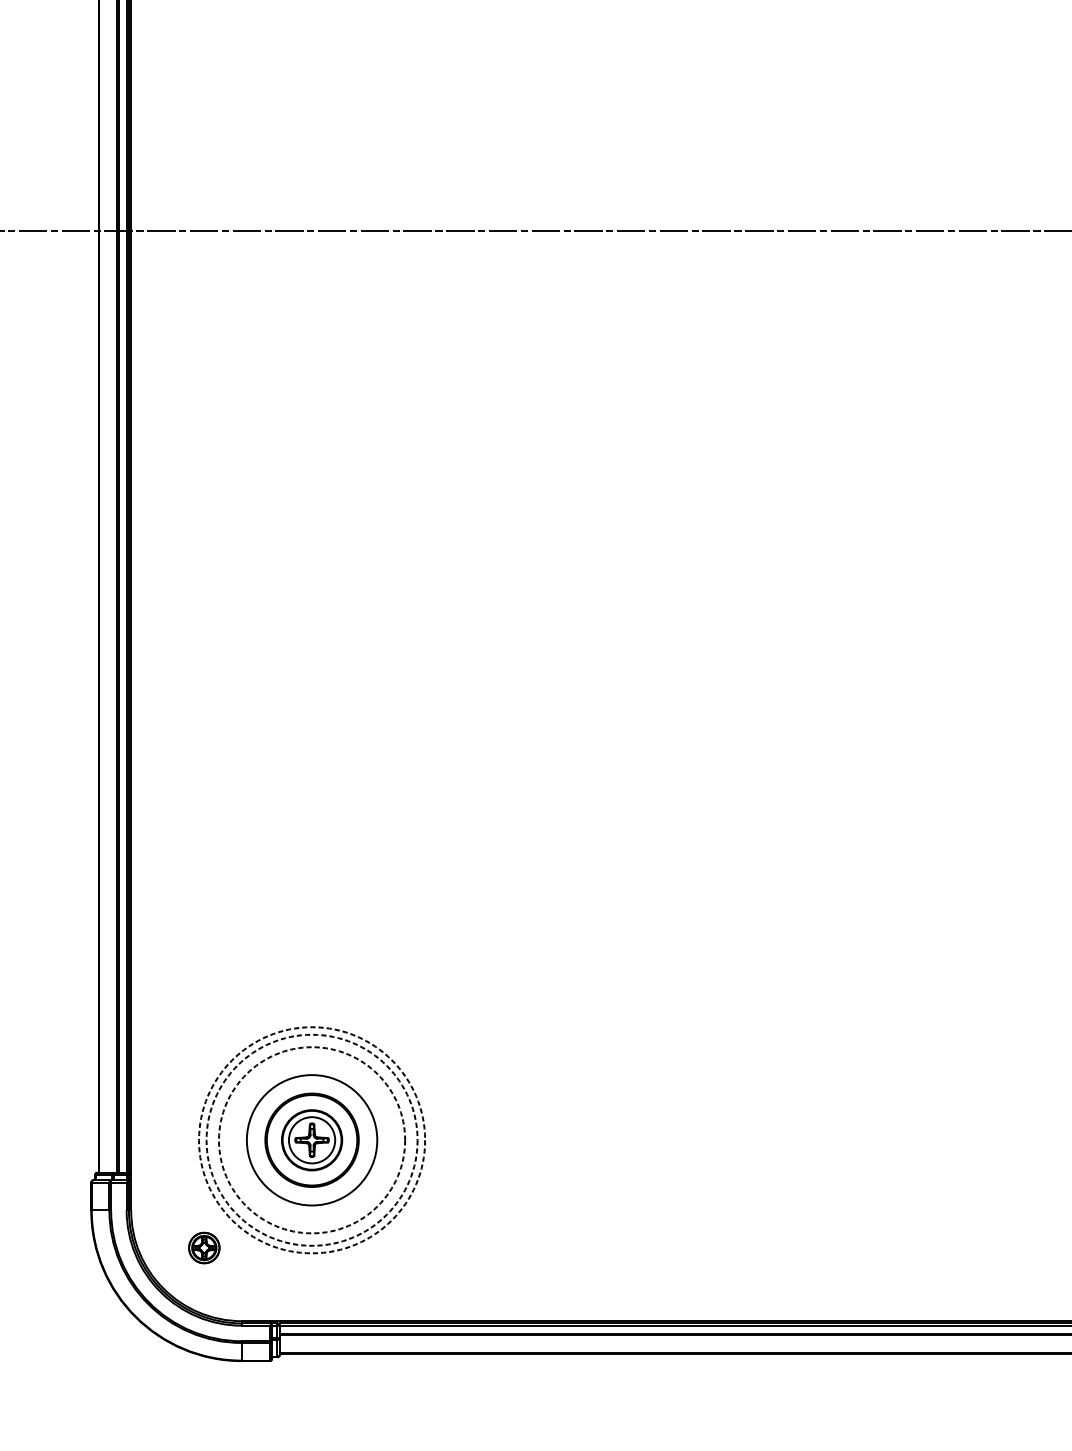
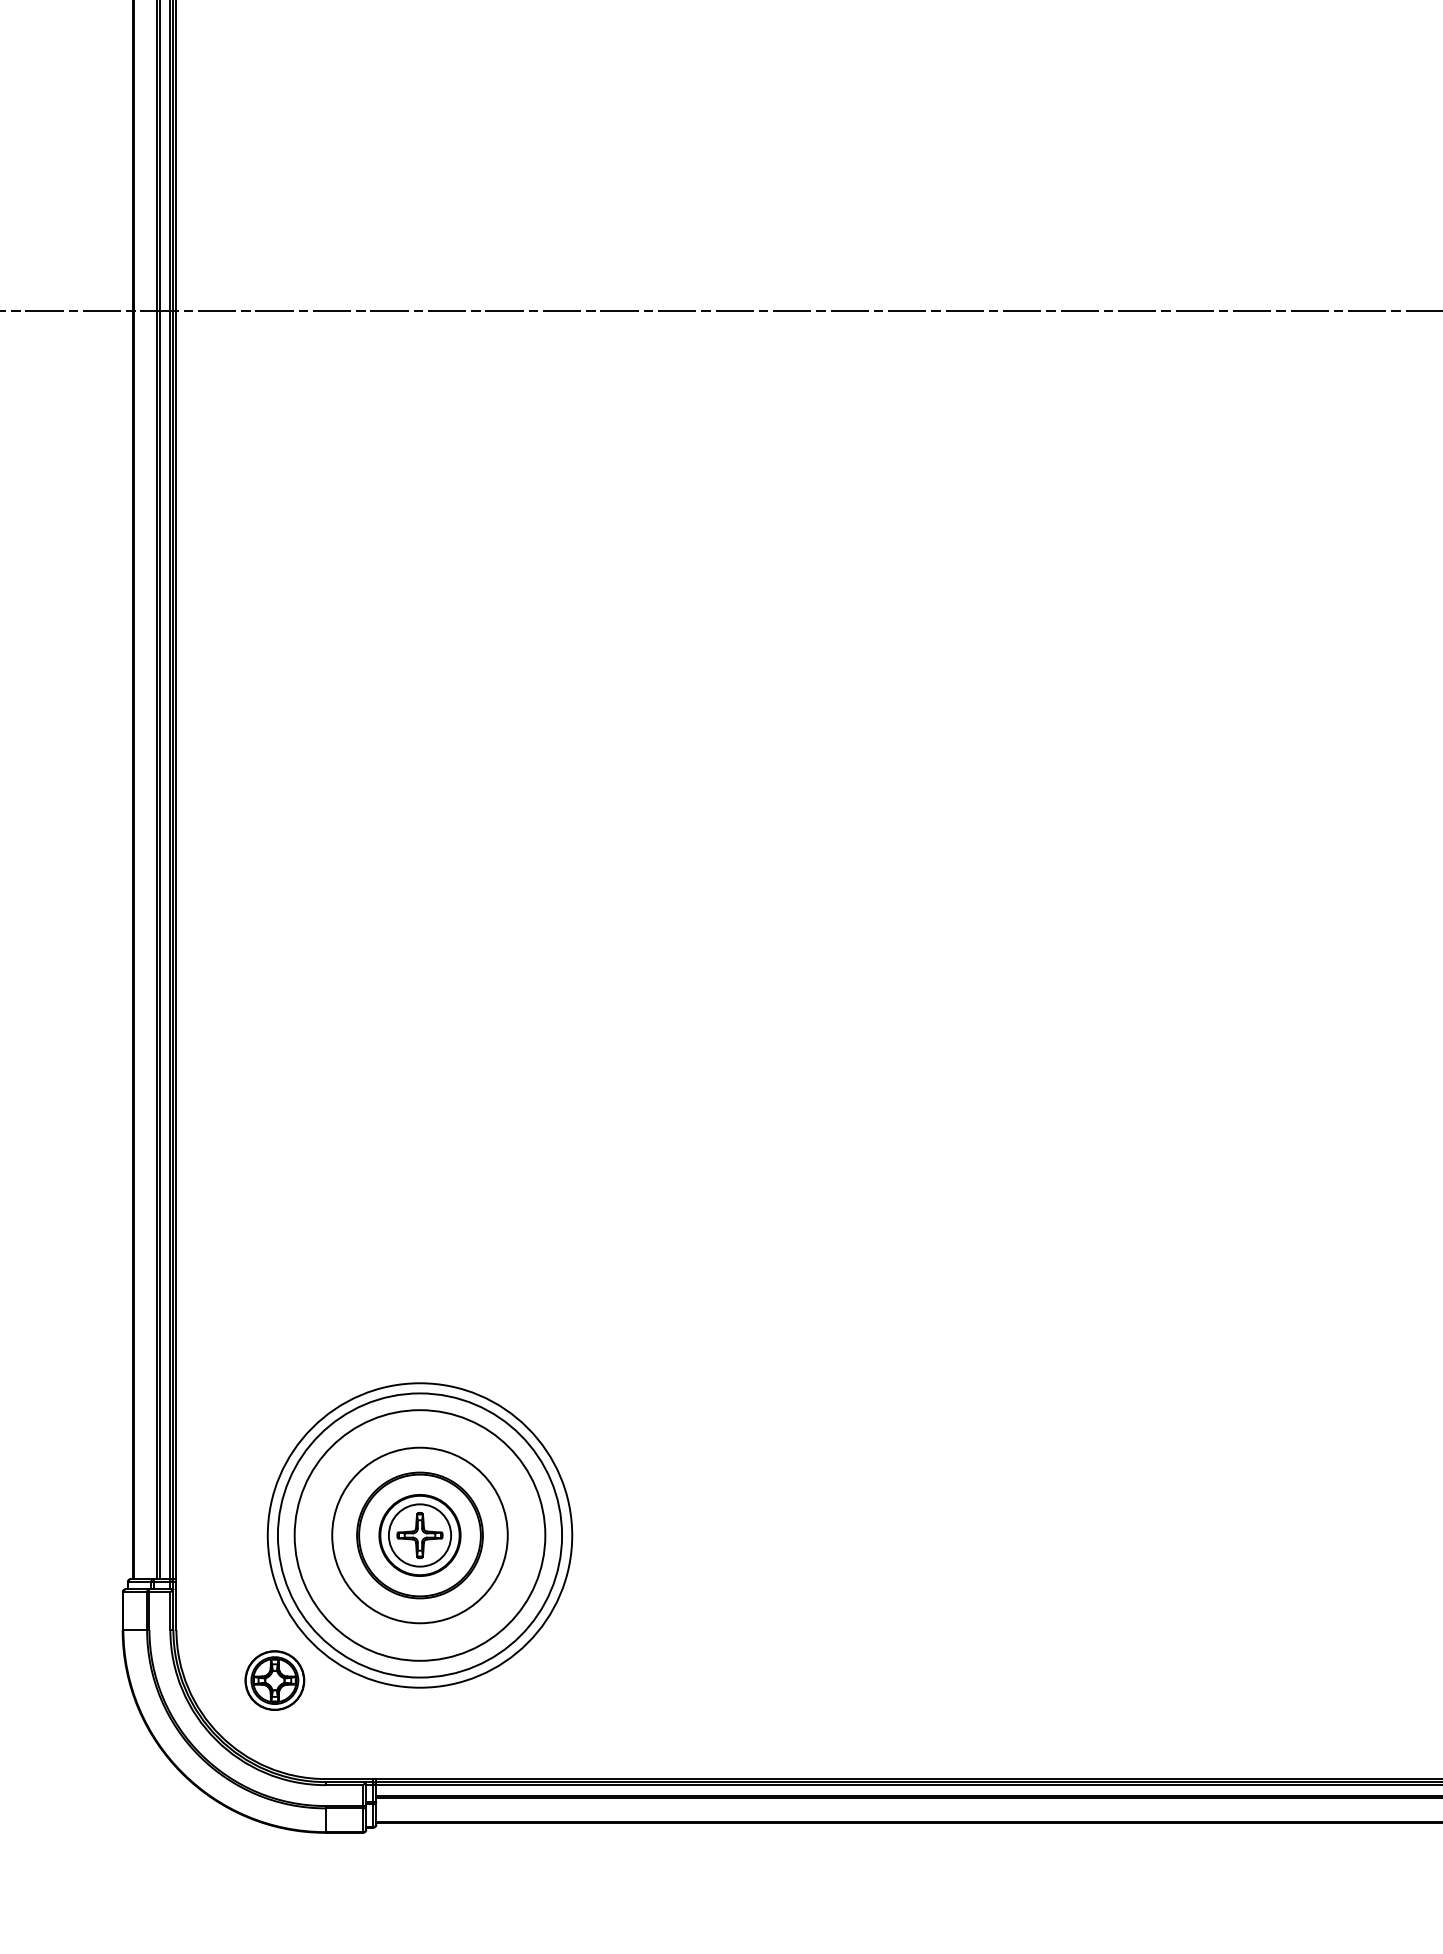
circle: (311, 1140) -> (419, 1535), dashed -> solid
circle: (311, 1140) -> (419, 1535), dashed -> solid
circle: (311, 1140) -> (419, 1535), dashed -> solid
part: (204, 1247) -> (274, 1680), size x1.43

